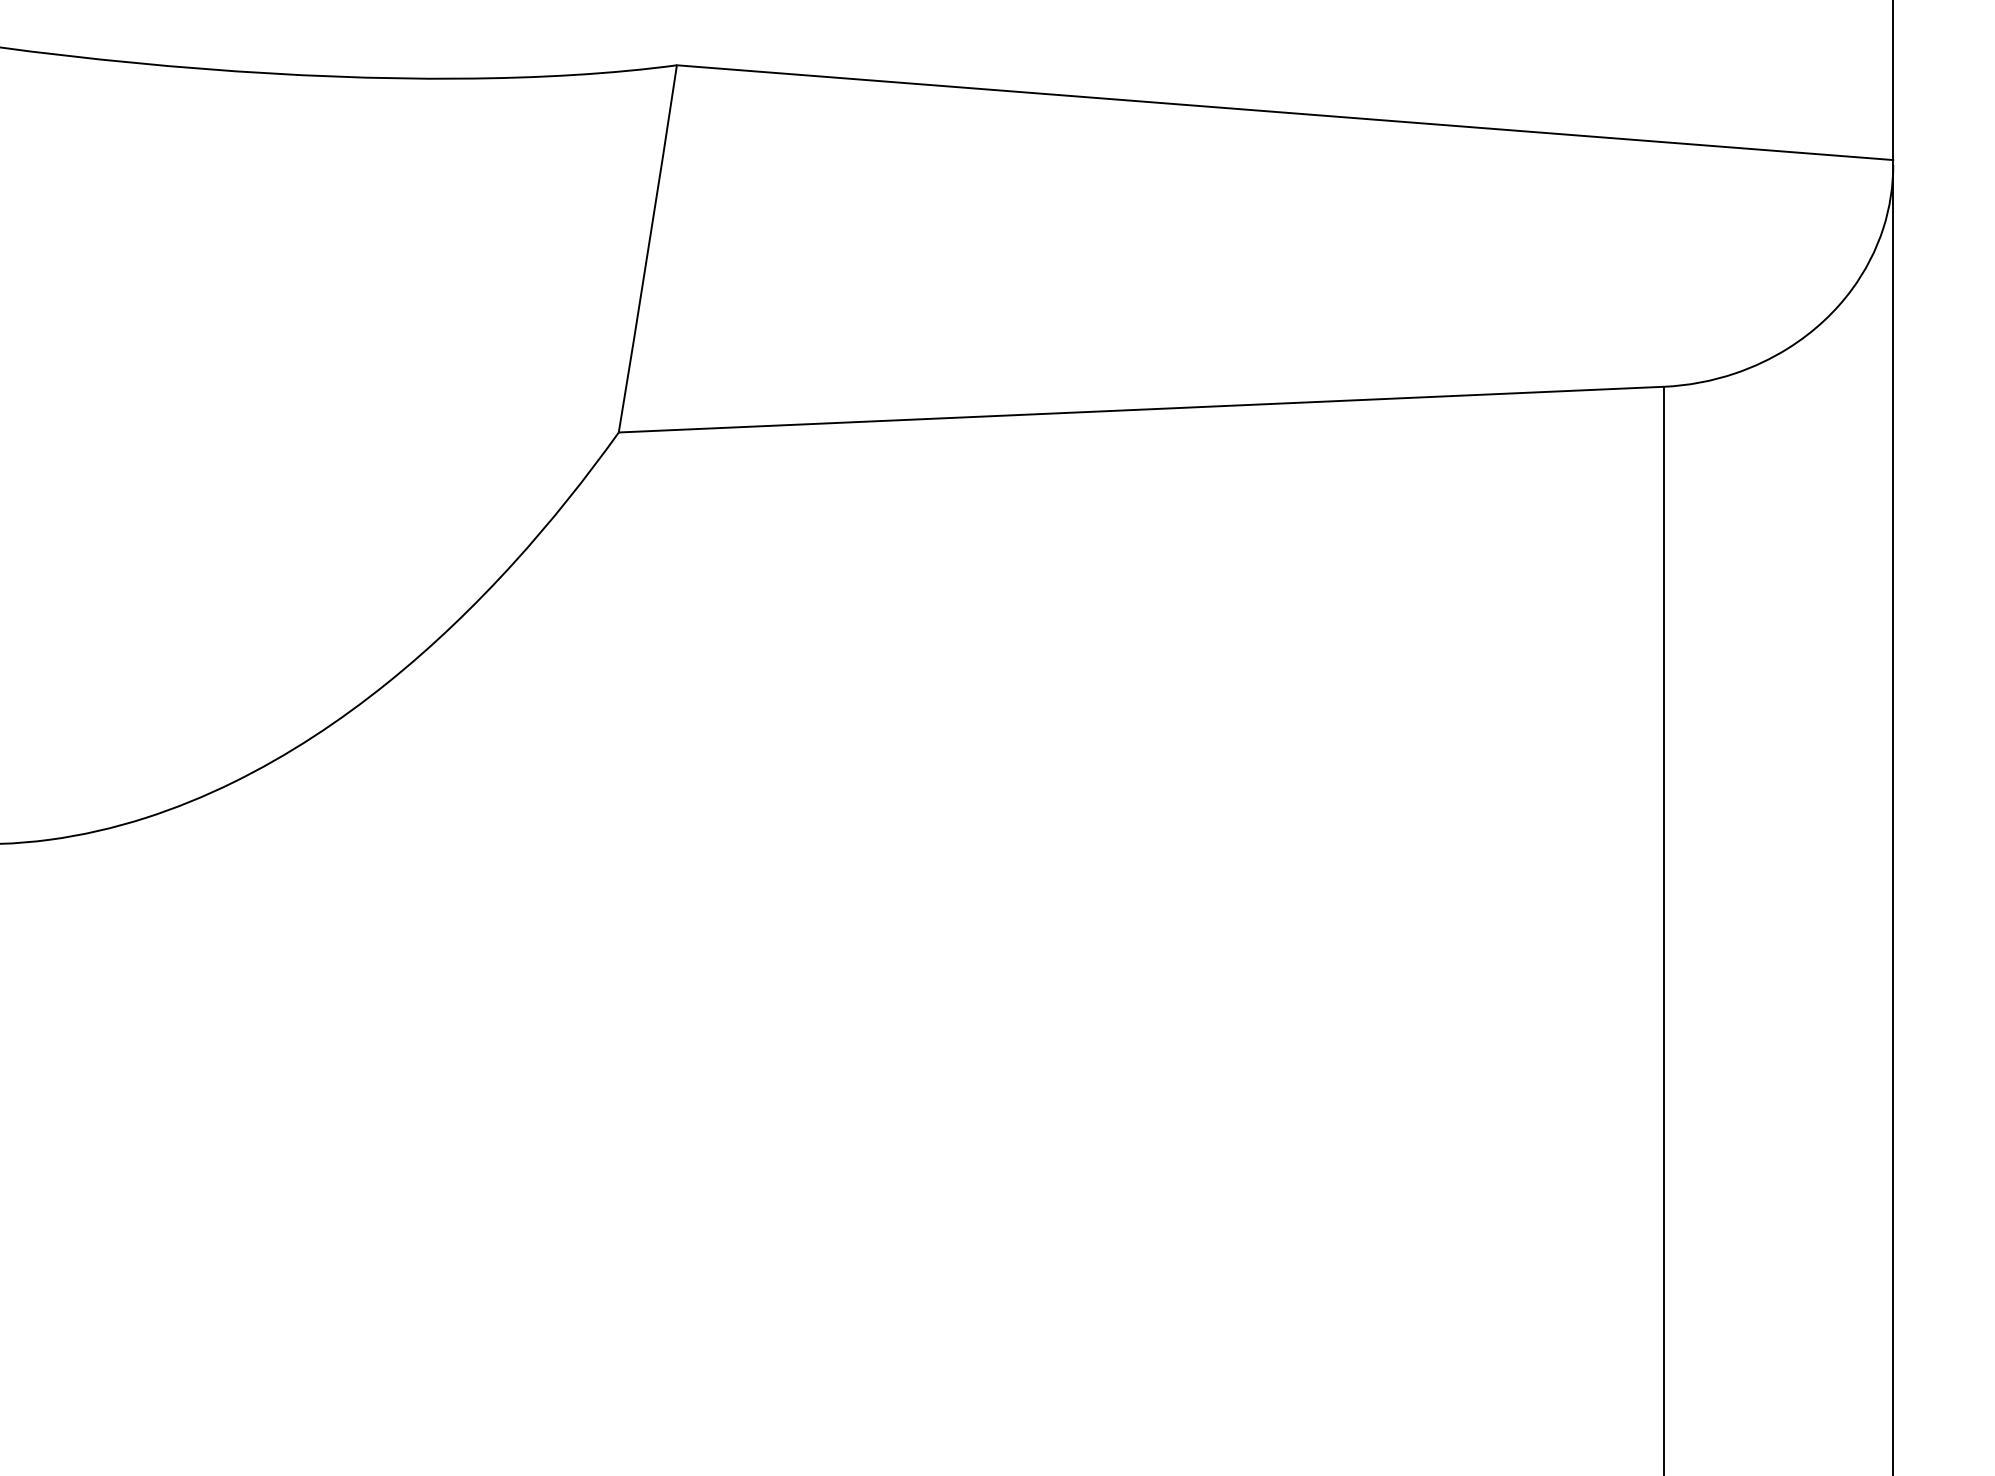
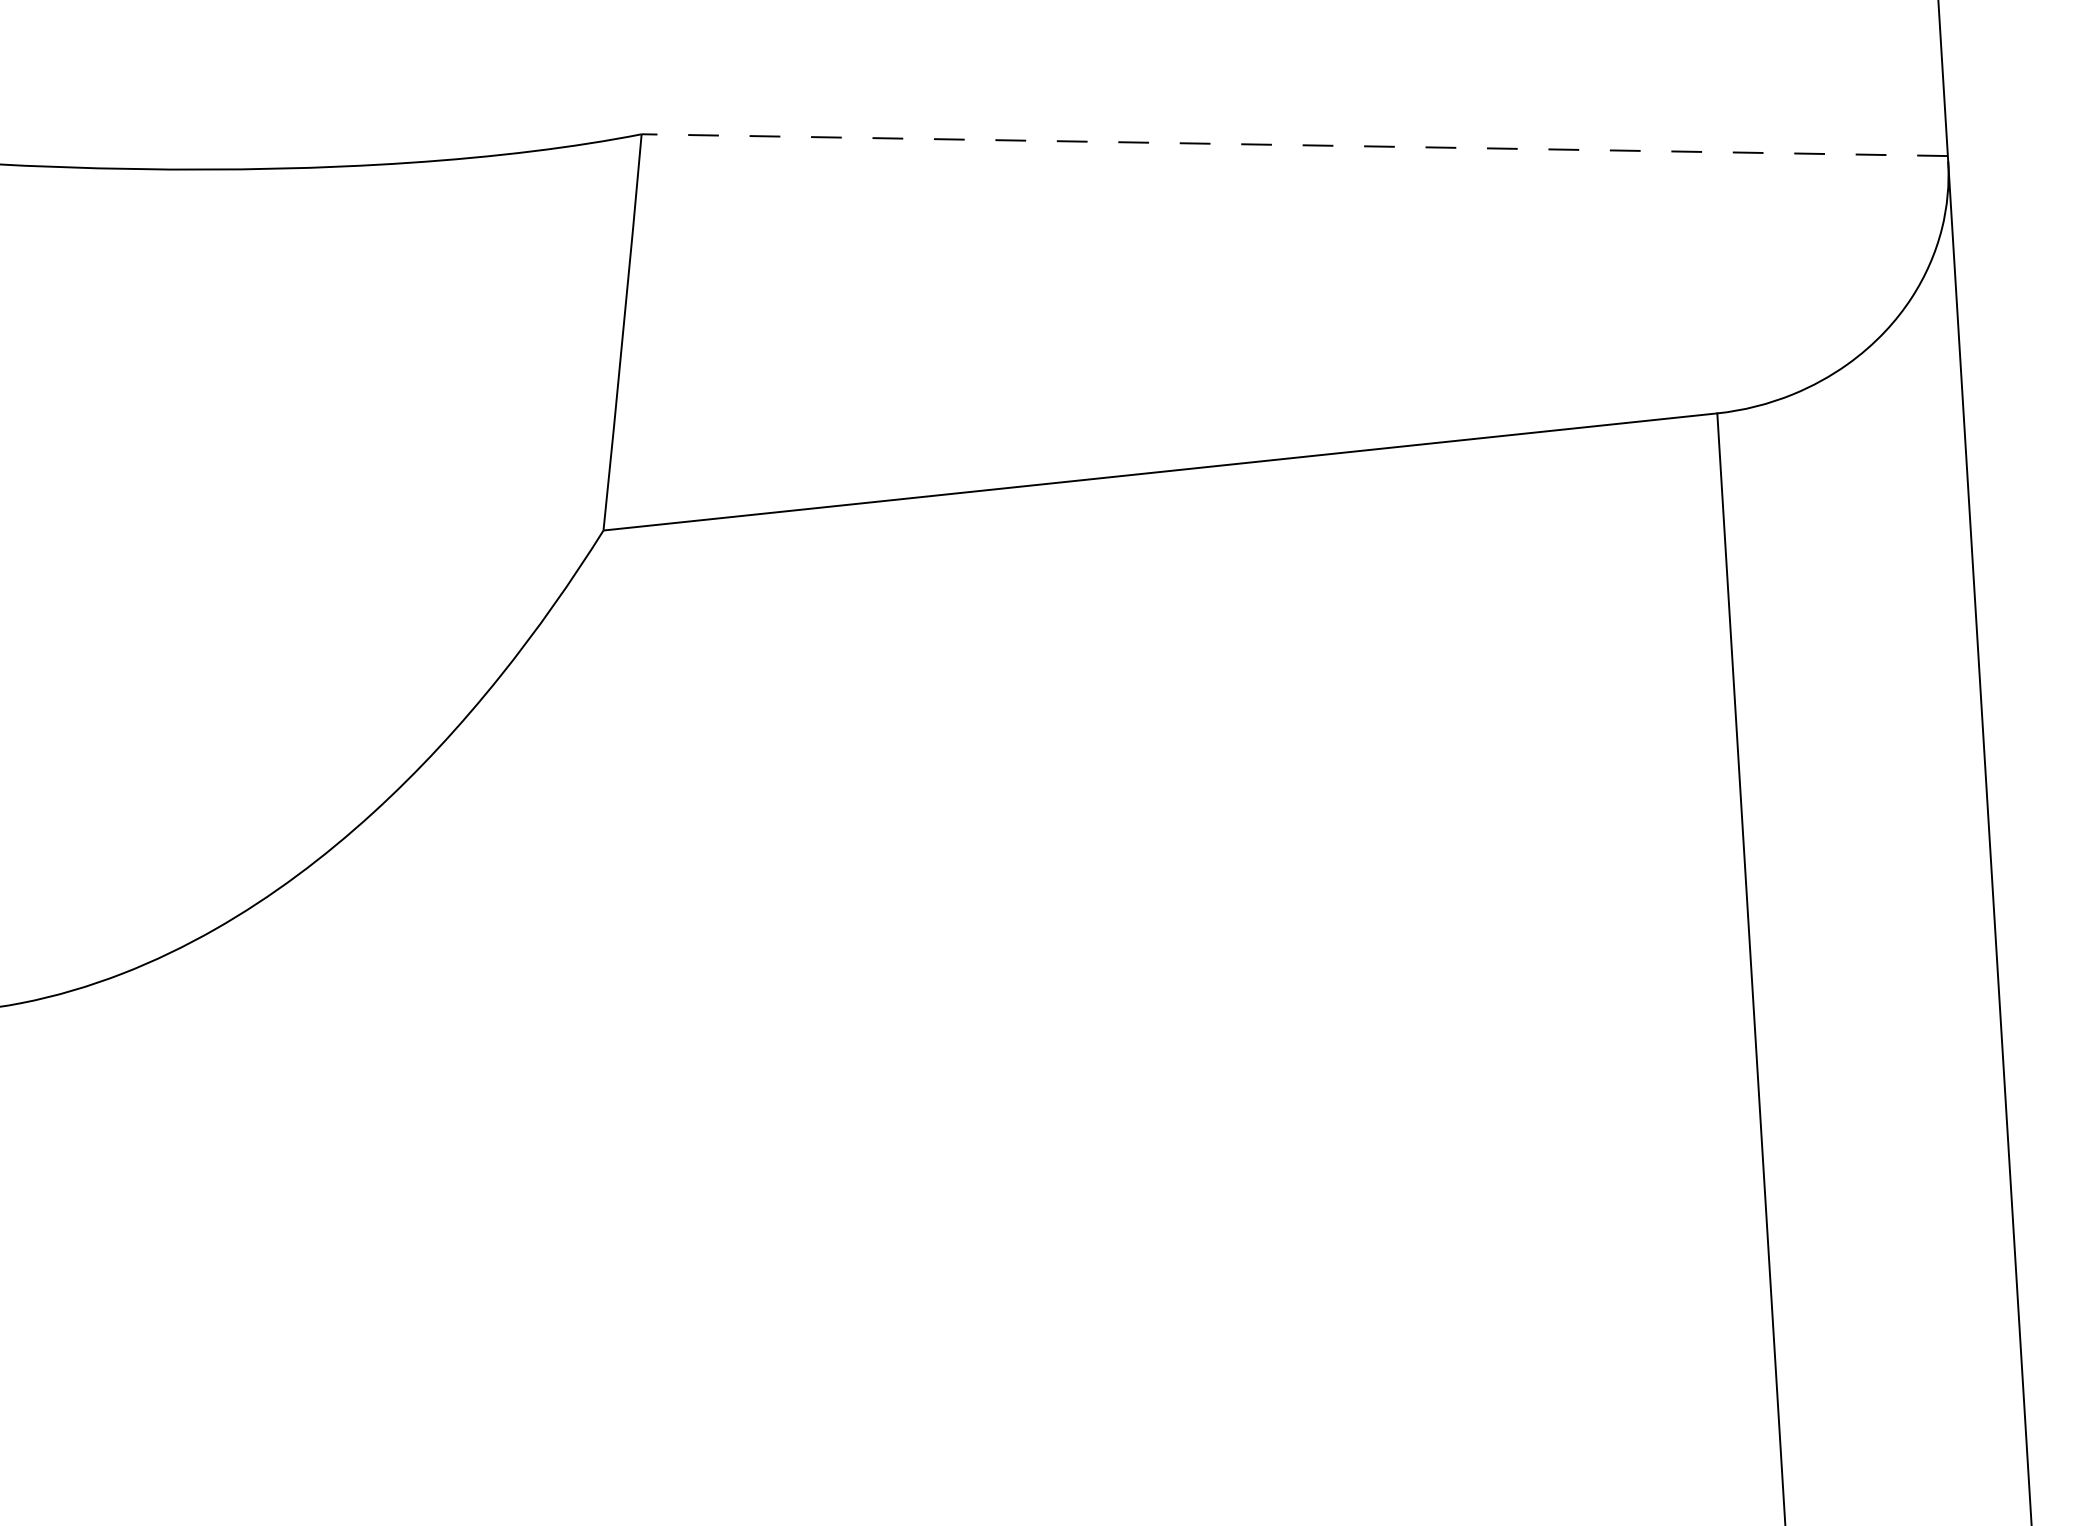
line: (1284, 112) -> (1294, 145), solid -> dashed

